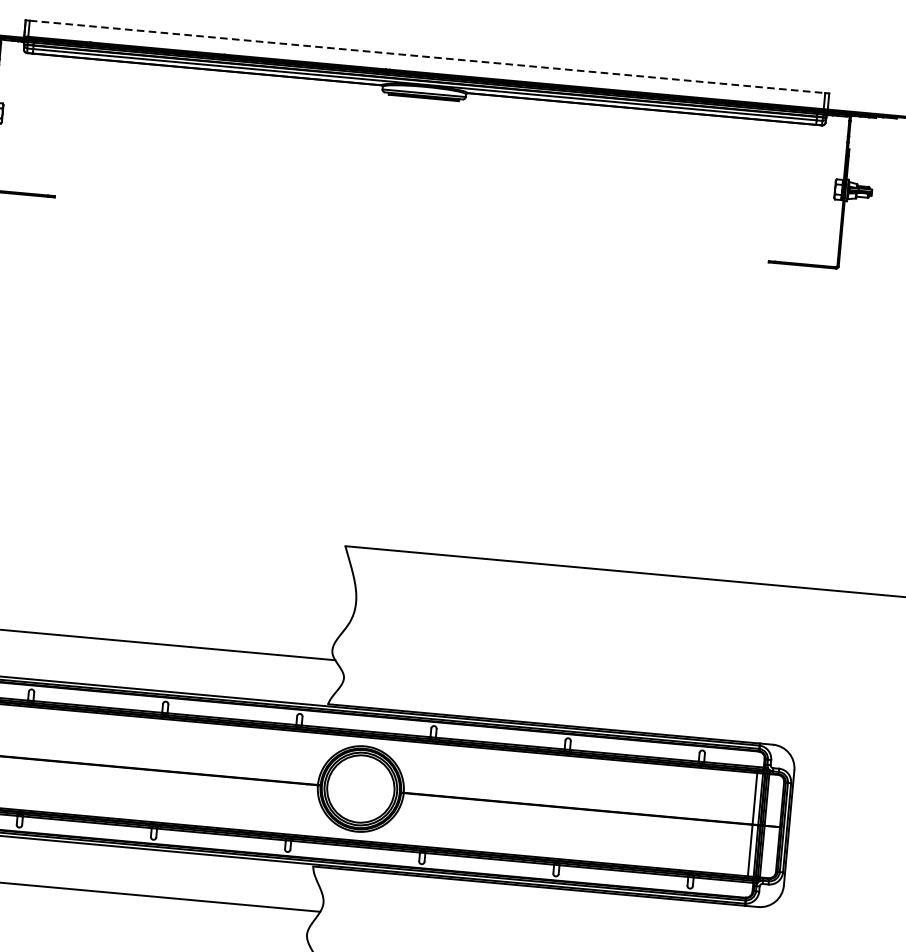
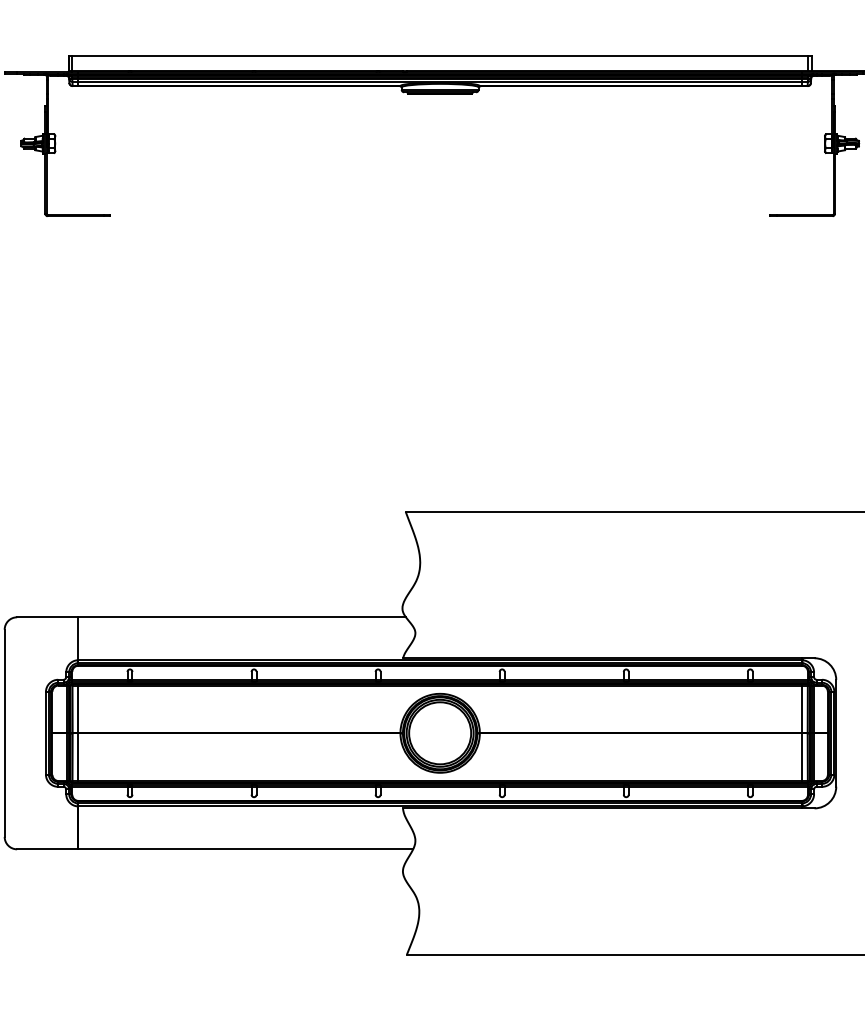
line: (427, 57) -> (440, 56), dashed -> solid

